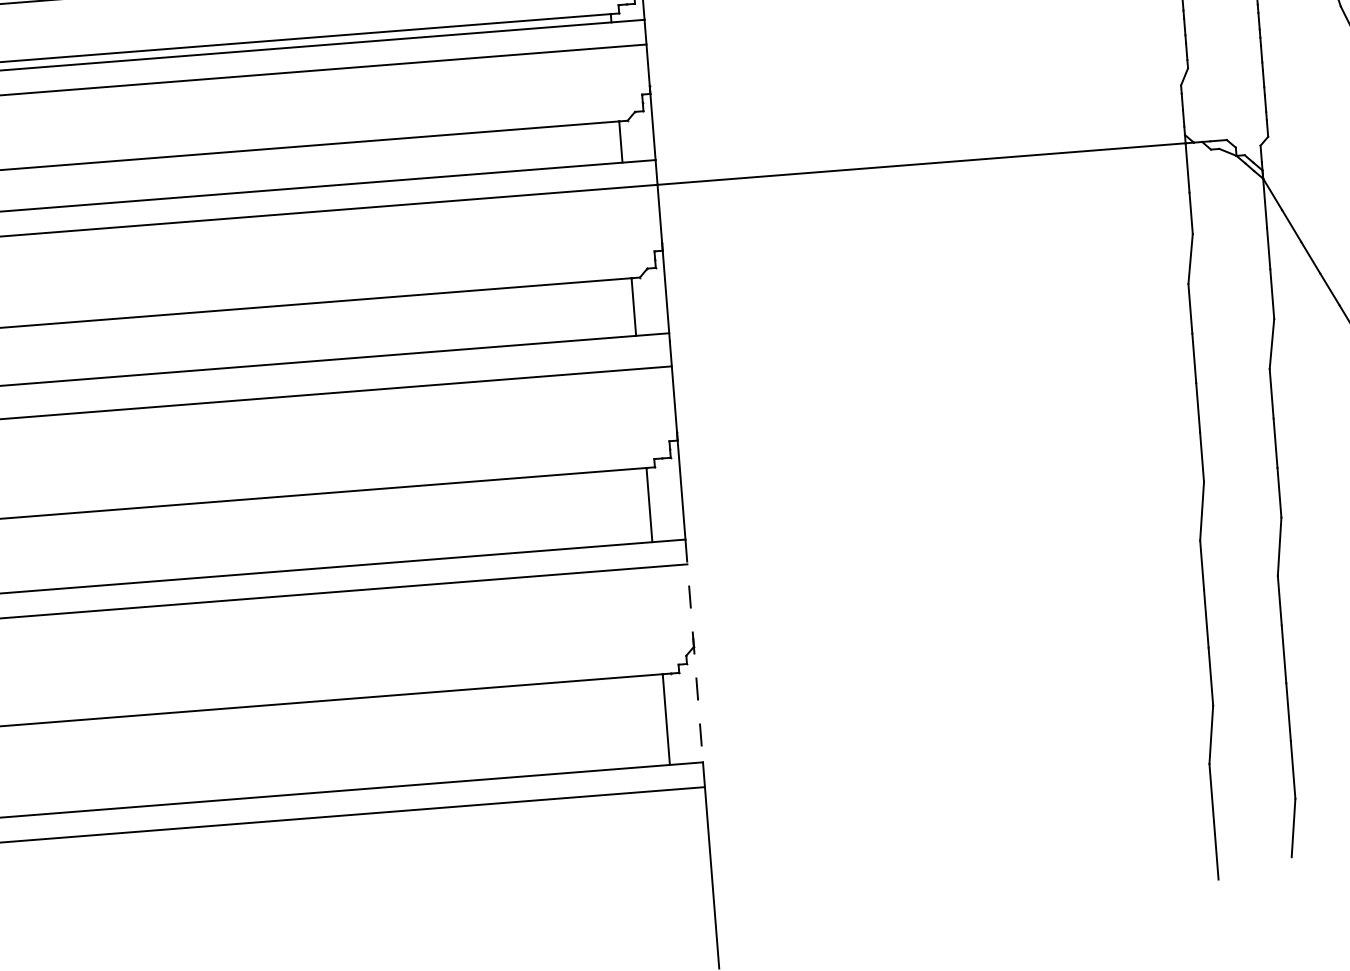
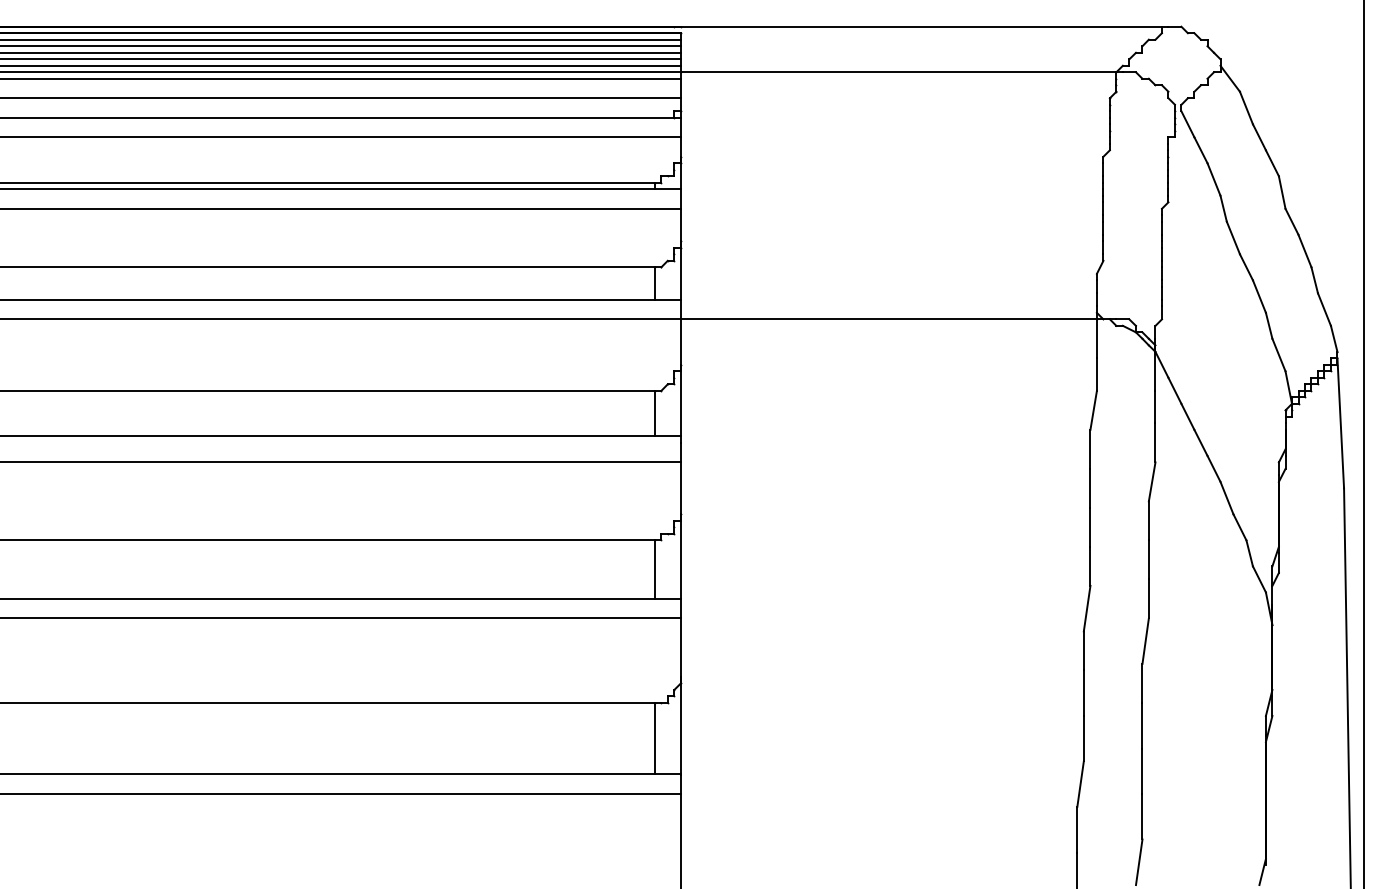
line: (693, 650) -> (680, 686), dashed -> solid

